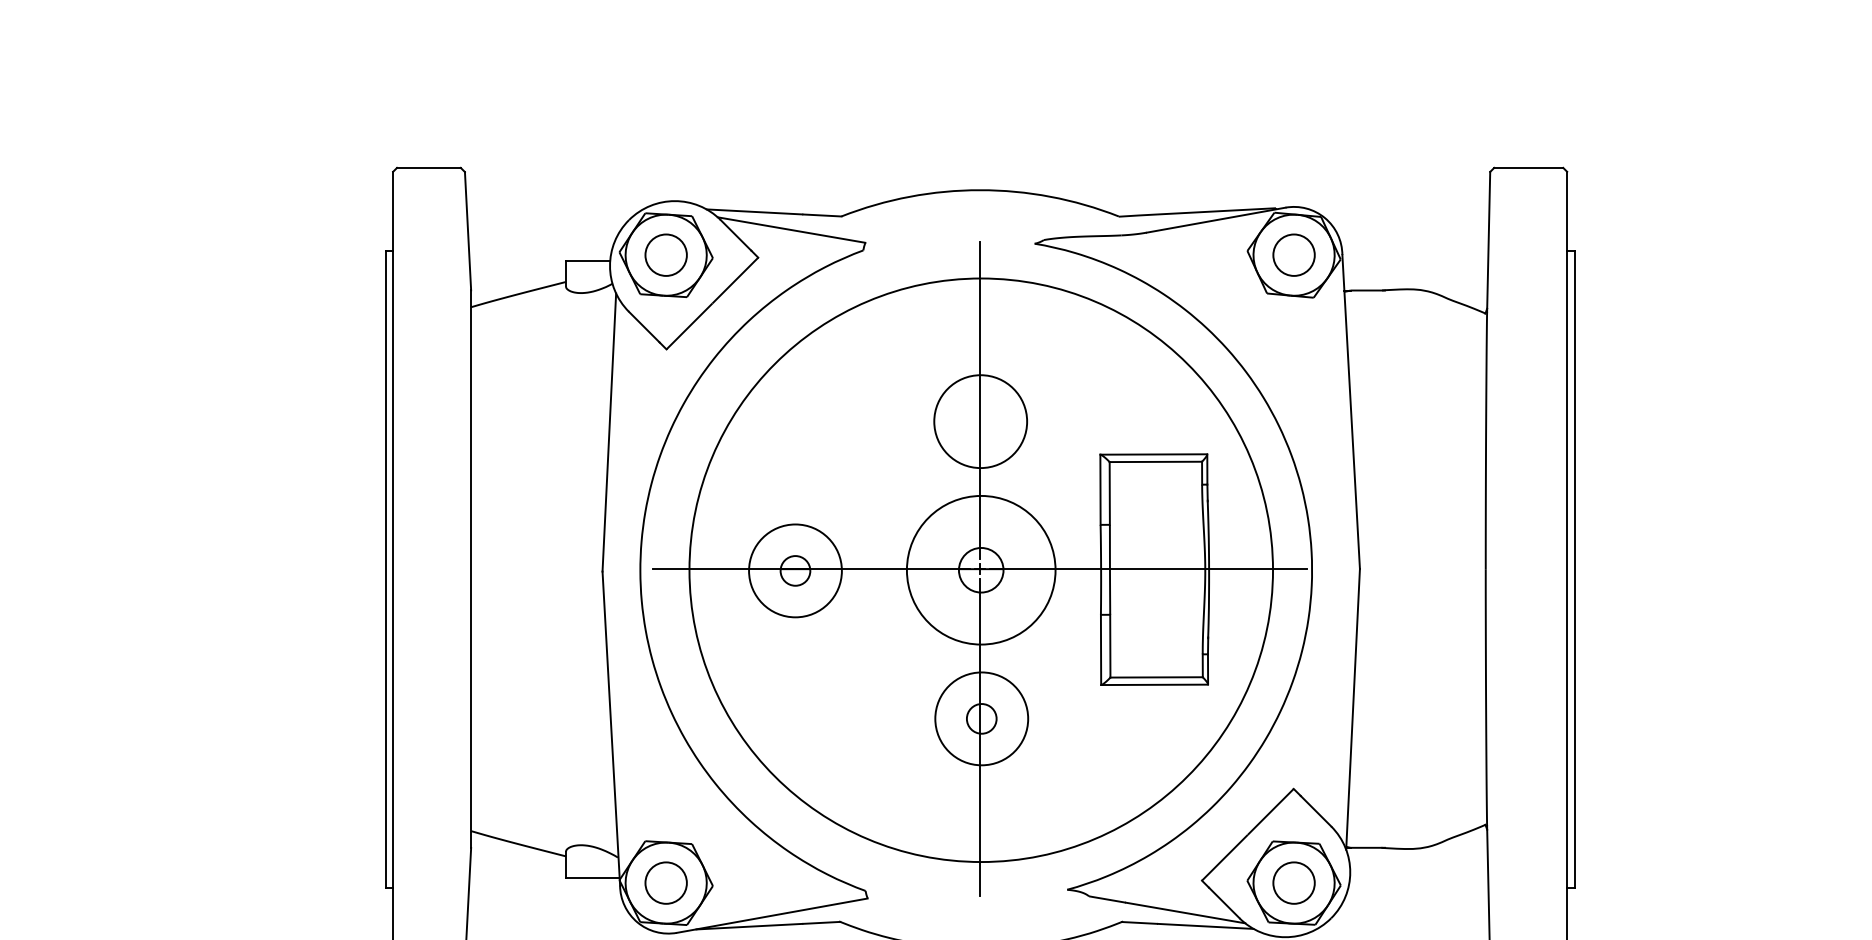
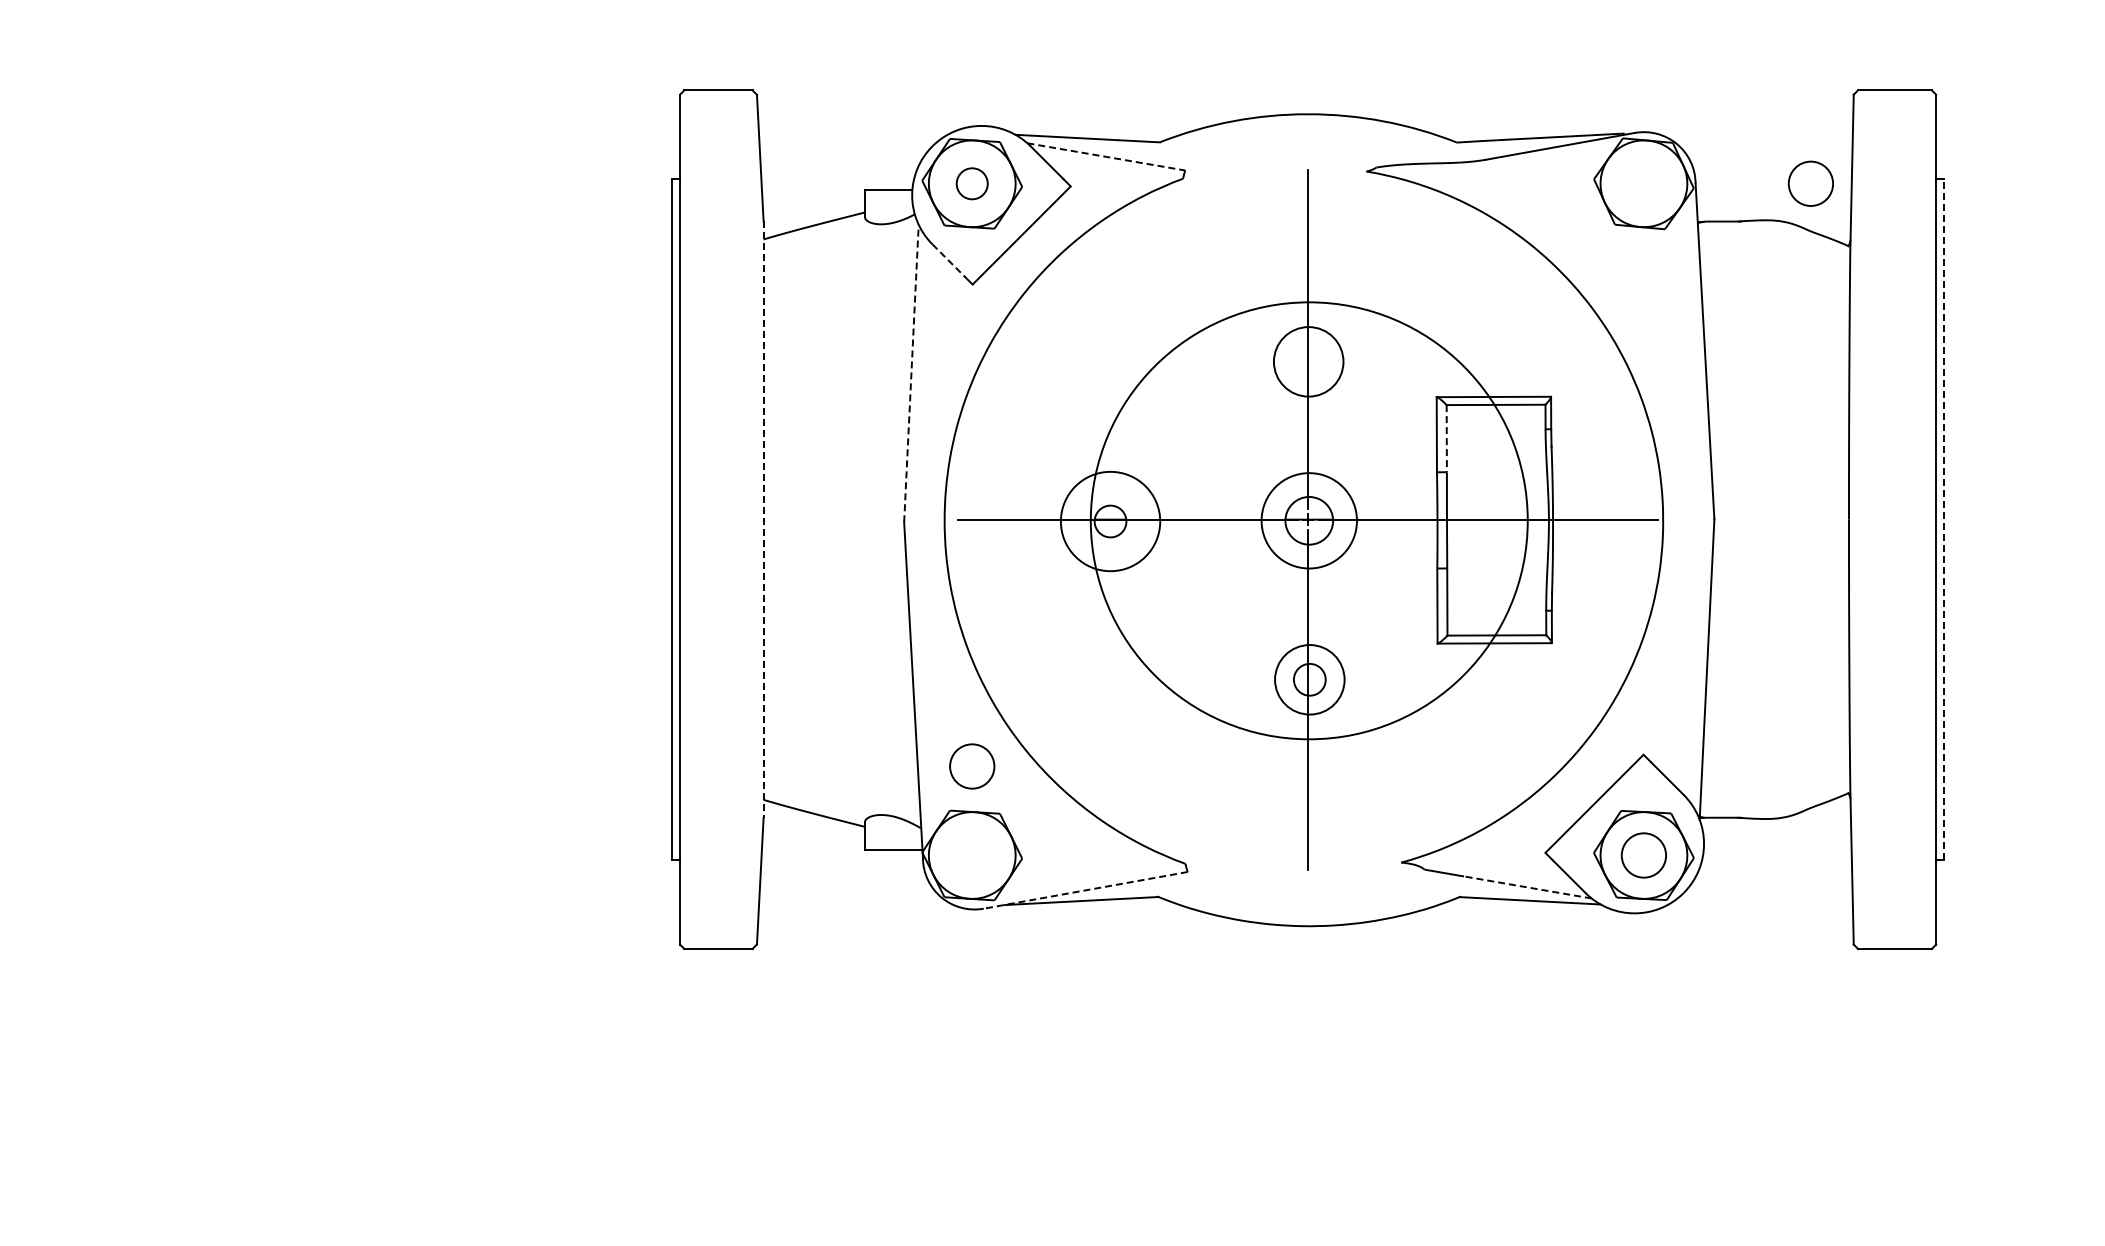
line: (791, 229) -> (1106, 156), solid -> dashed
circle: (666, 254) -> (972, 183), size x0.7
circle: (1293, 254) -> (1810, 183), moved
line: (644, 327) -> (949, 261), solid -> dashed
circle: (980, 421) -> (1308, 361), size x0.7
line: (609, 432) -> (911, 373), solid -> dashed
line: (1109, 493) -> (1446, 438), solid -> dashed
line: (471, 569) -> (763, 520), solid -> dashed
circle: (980, 569) -> (1308, 520), size x0.6
circle: (981, 569) -> (1309, 520), size x0.7
line: (1575, 569) -> (1944, 519), solid -> dashed
circle: (981, 718) -> (1309, 679), size x0.7
circle: (666, 883) -> (972, 766), moved
line: (1185, 913) -> (1527, 887), solid -> dashed
line: (772, 915) -> (1085, 890), solid -> dashed

